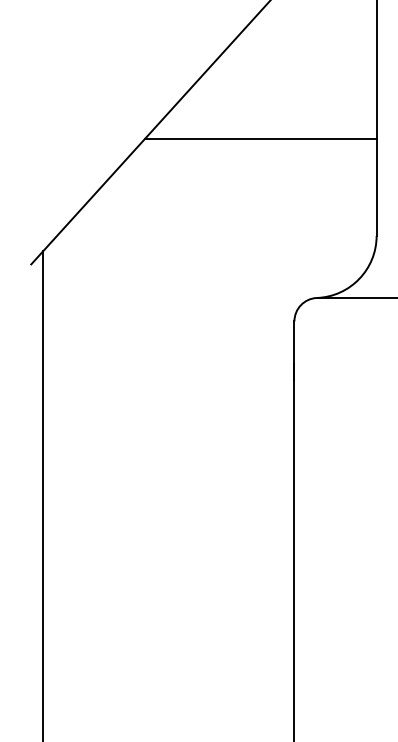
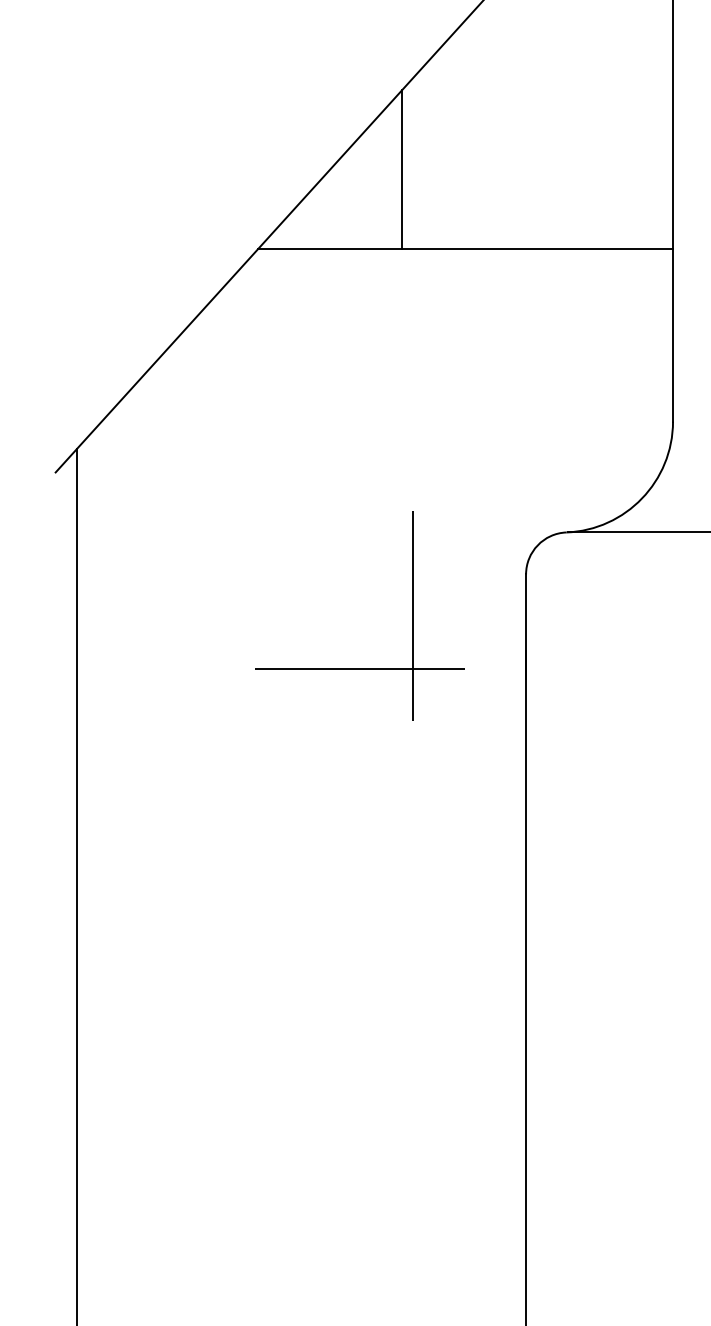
line: (225, 94) -> (402, 168), added
part: (230, 344) -> (411, 615), added

